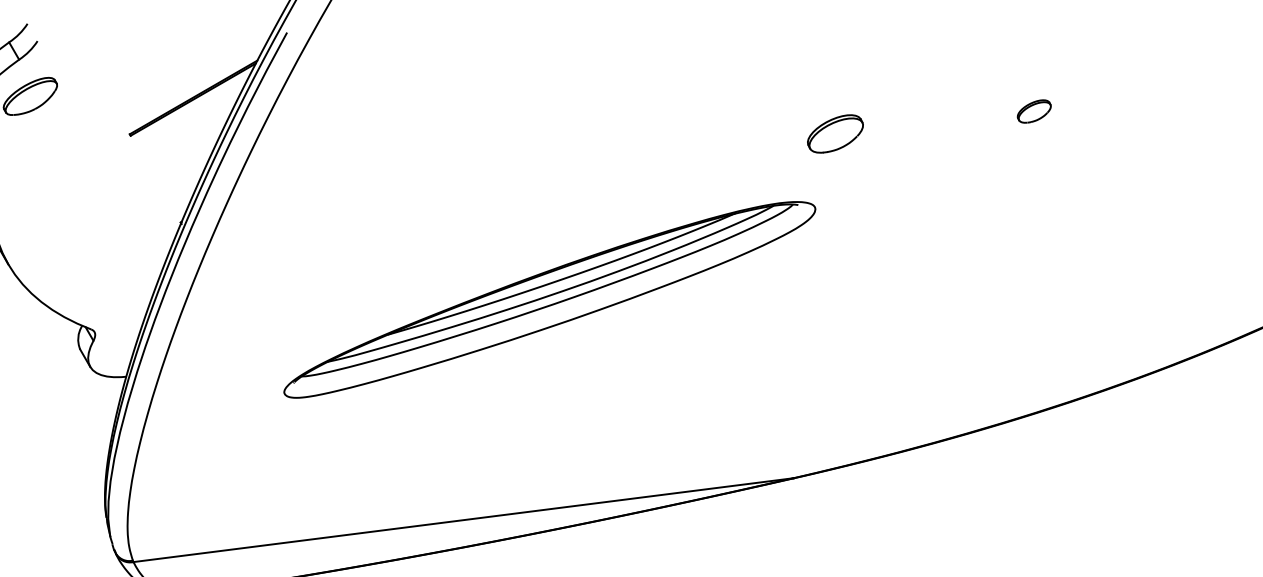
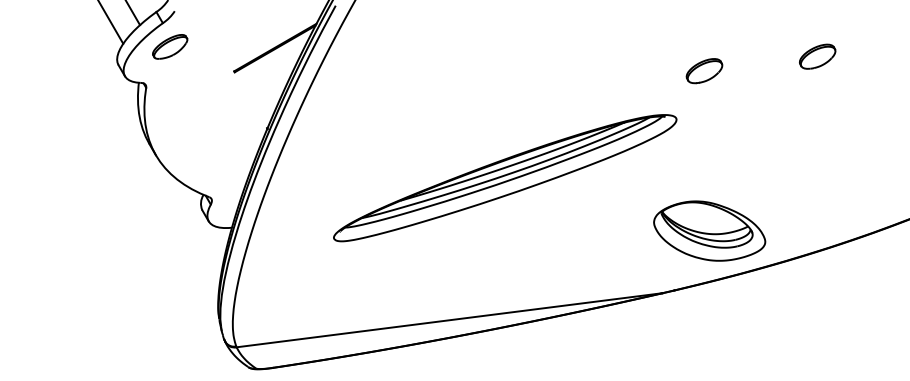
part: (1033, 111) -> (817, 56), size x1.67
part: (835, 134) -> (704, 71), moved
part: (866, 381) -> (709, 230), added

